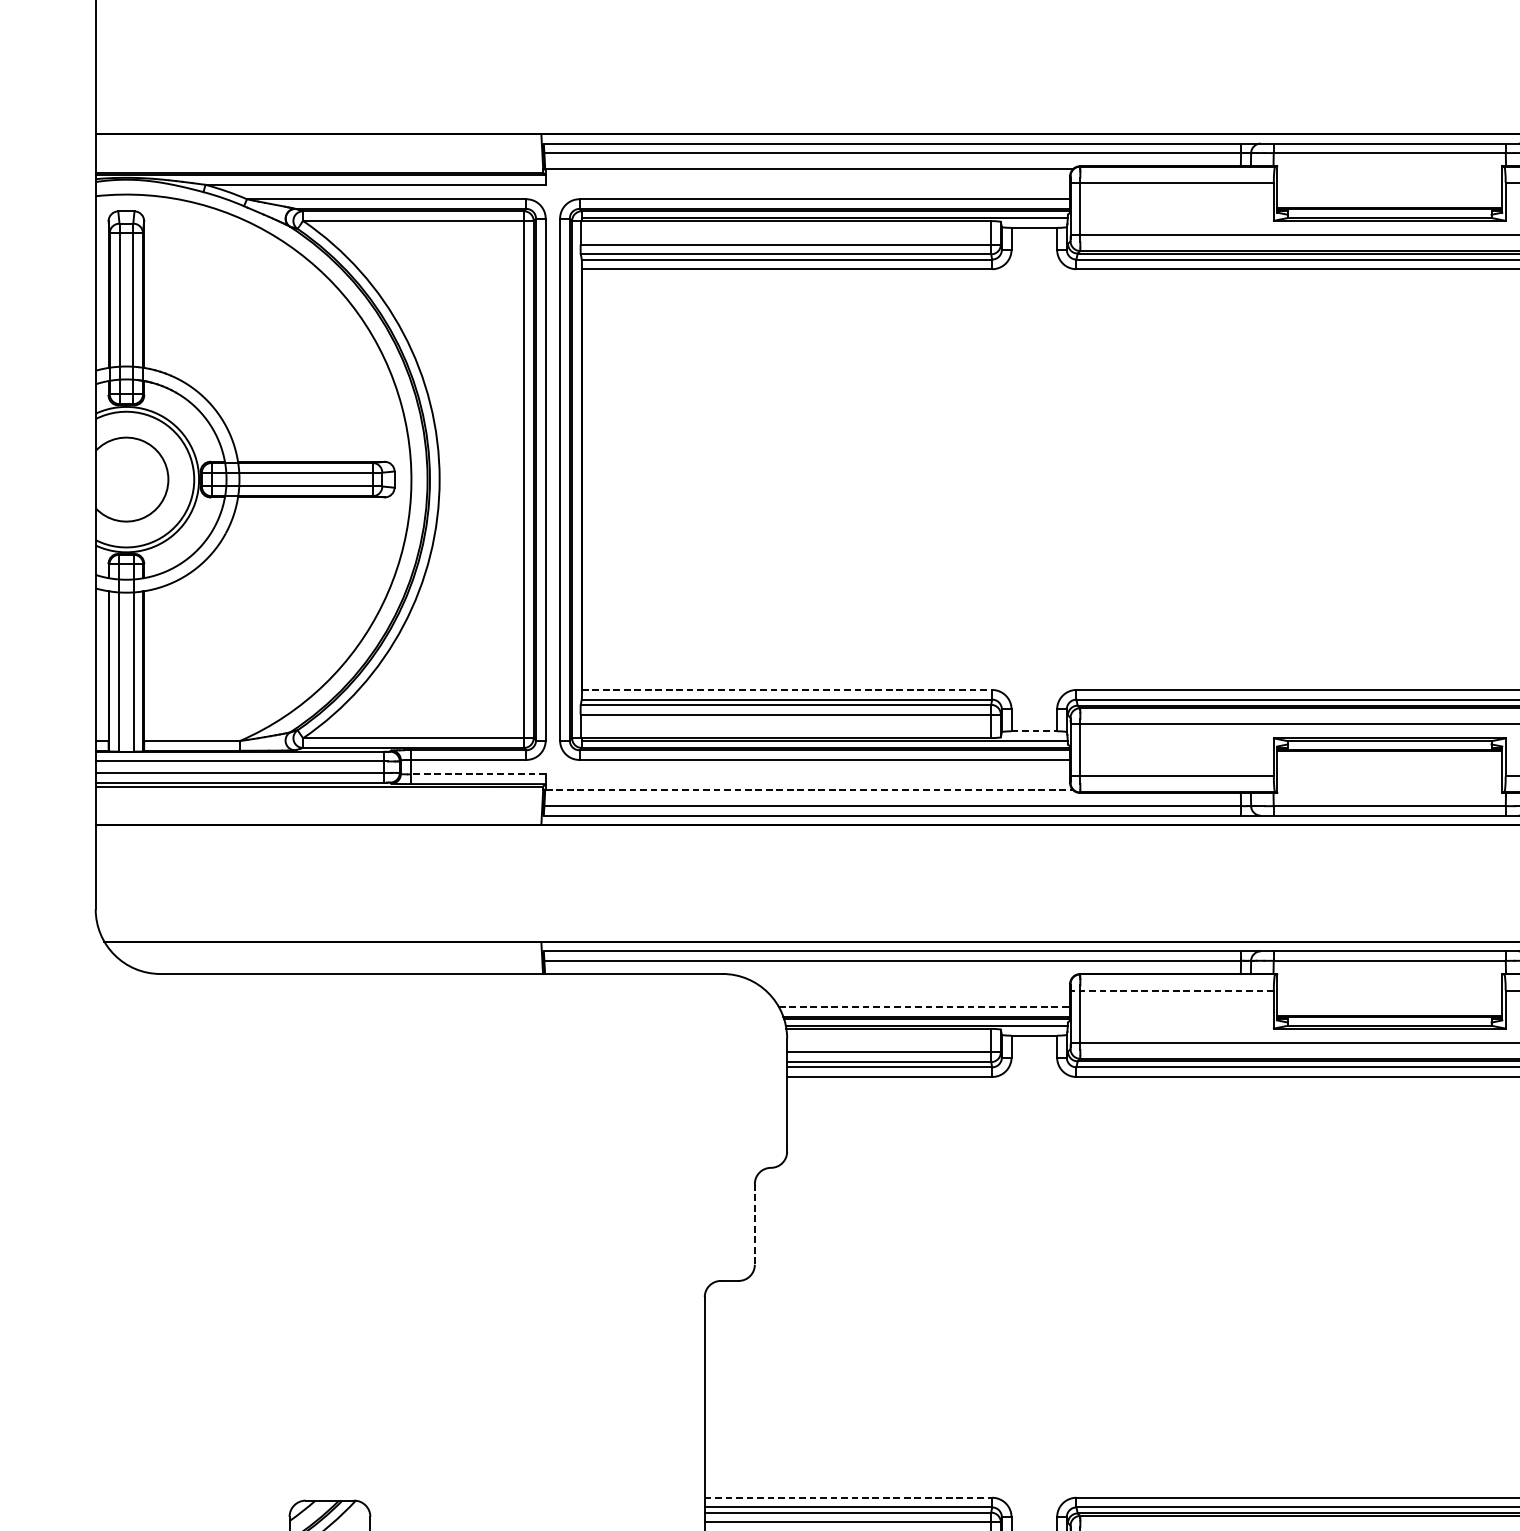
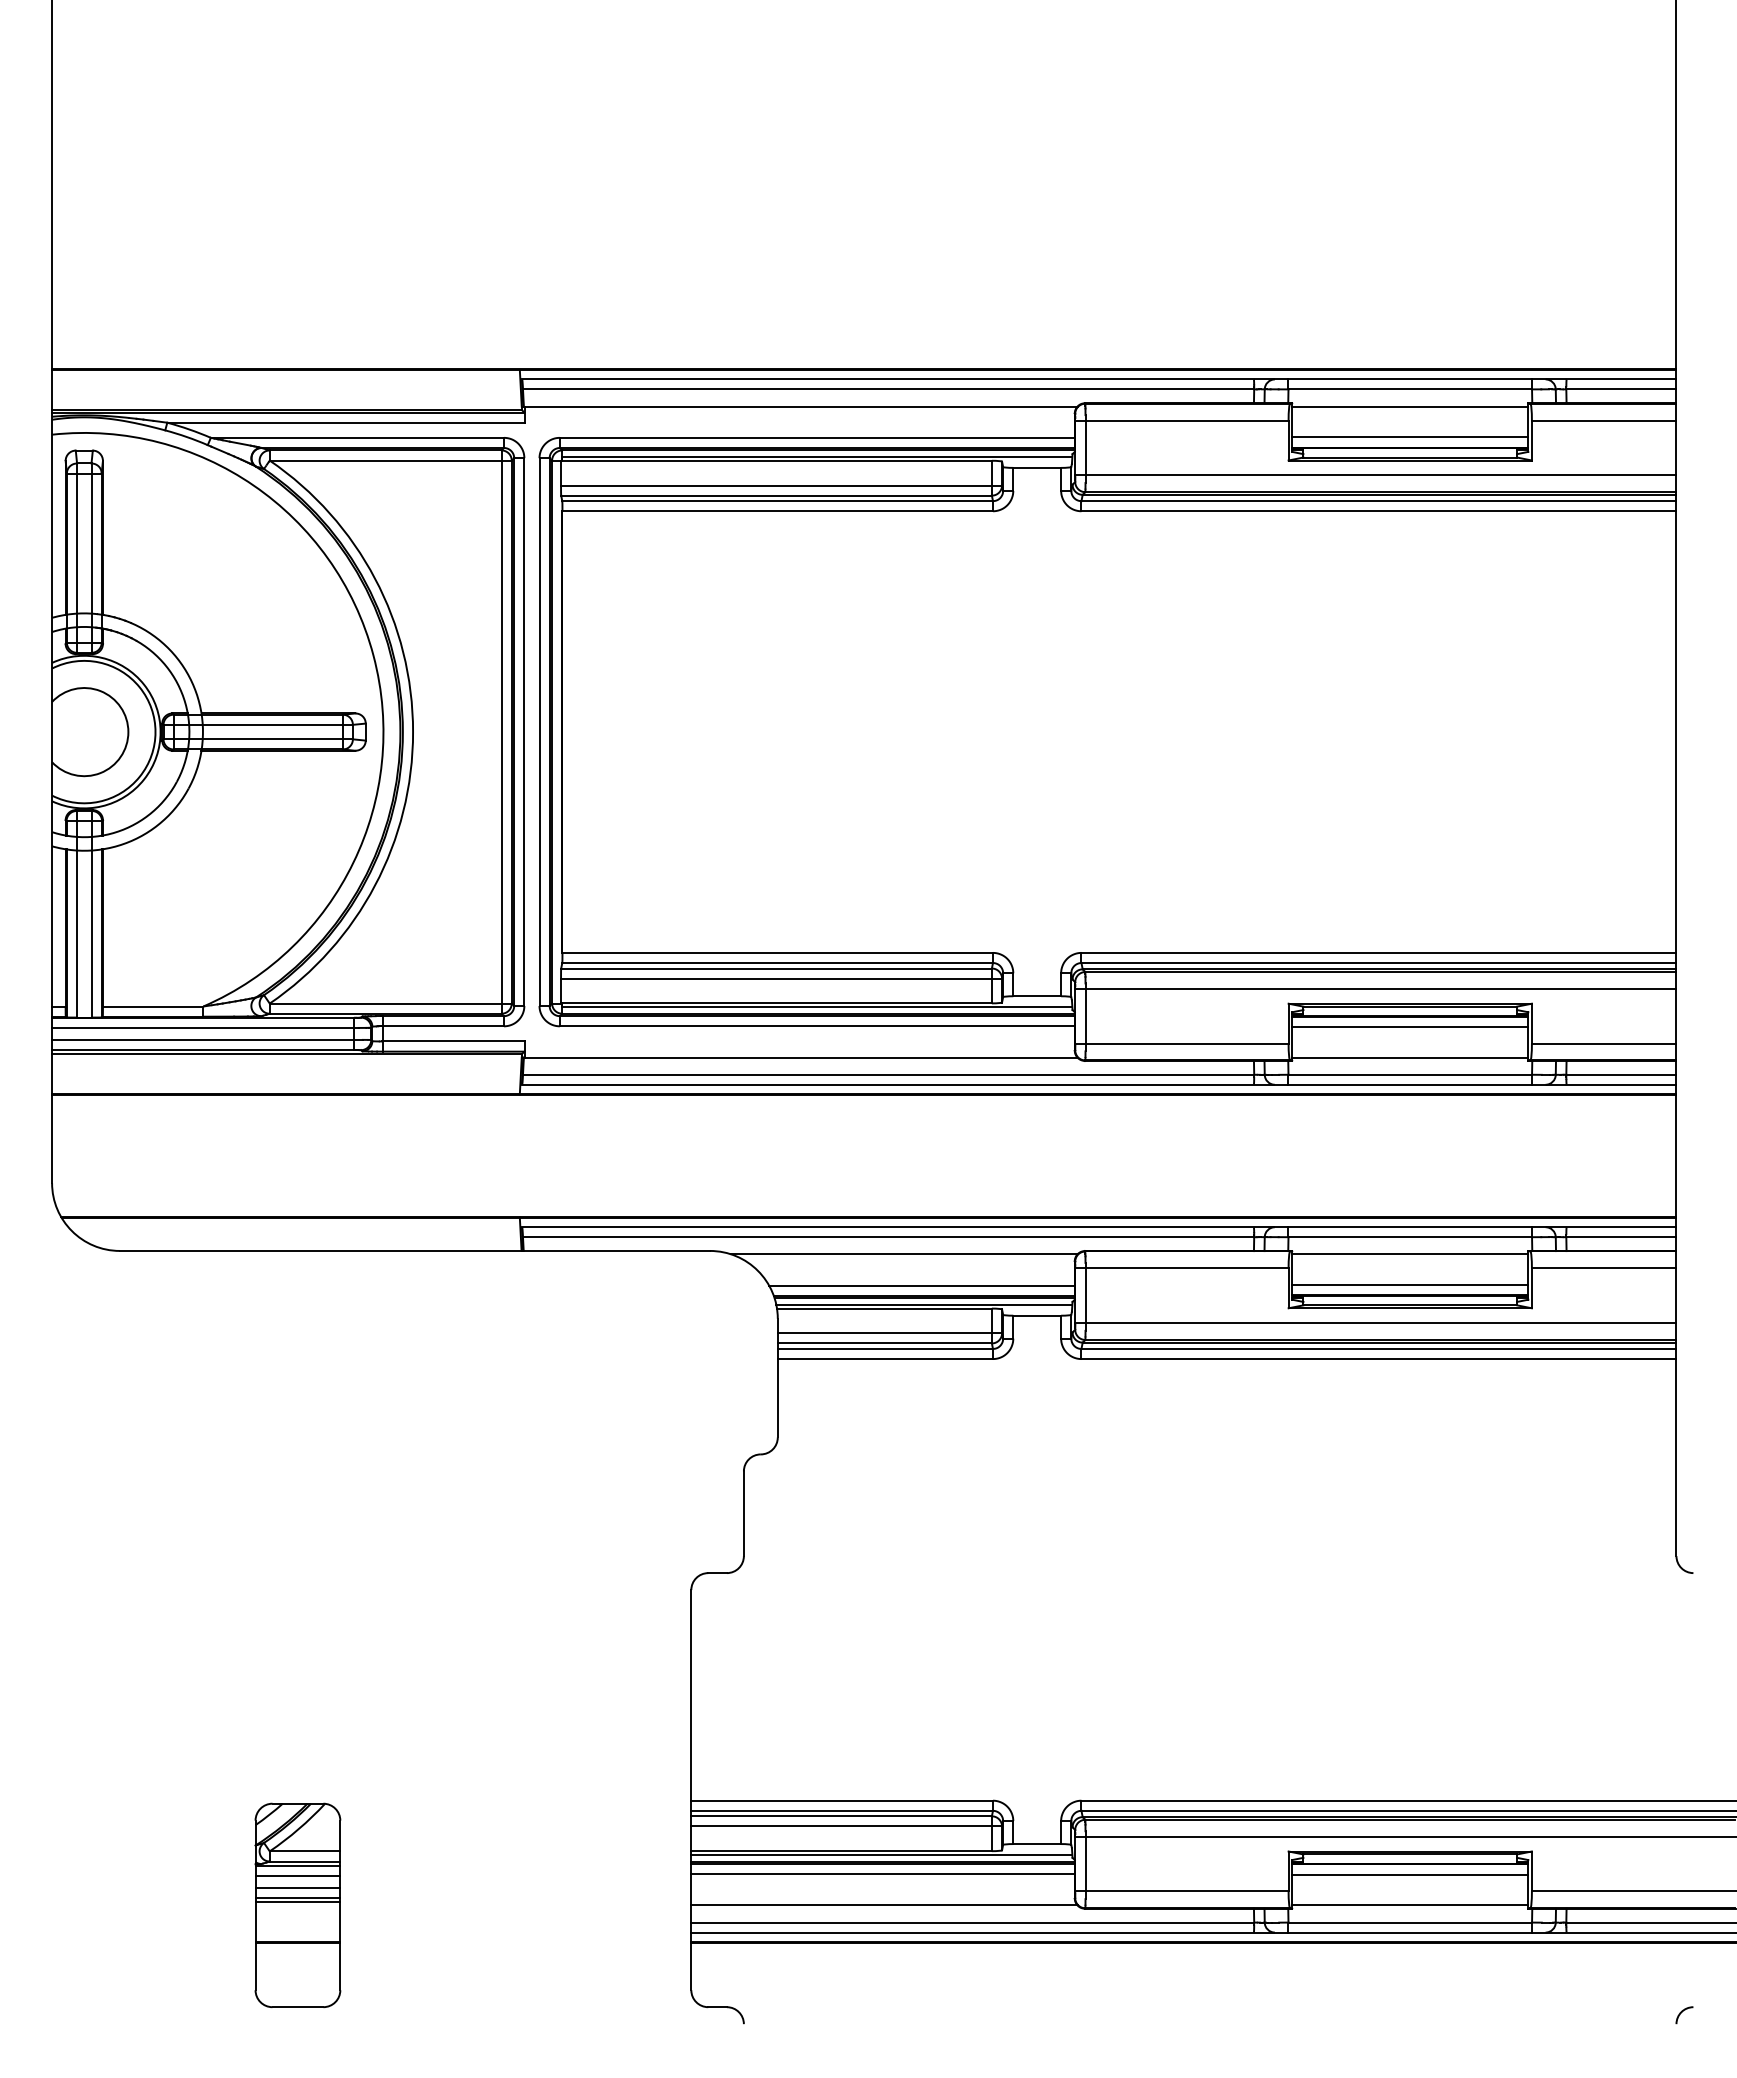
line: (1390, 169) -> (1410, 406), added
line: (1390, 198) -> (1410, 437), added
line: (787, 689) -> (778, 952), dashed -> solid
line: (1034, 731) -> (1037, 996), dashed -> solid
line: (1390, 760) -> (1410, 1026), added
line: (477, 774) -> (452, 1041), dashed -> solid
line: (809, 789) -> (801, 1057), dashed -> solid
line: (1390, 789) -> (1410, 1057), added
line: (907, 977) -> (904, 1254), added
line: (1390, 977) -> (1410, 1254), added
line: (1171, 990) -> (1181, 1268), dashed -> solid
line: (924, 1006) -> (921, 1285), dashed -> solid
line: (1390, 1006) -> (1410, 1285), added
line: (754, 1225) -> (743, 1514), dashed -> solid
line: (848, 1497) -> (842, 1800), dashed -> solid

